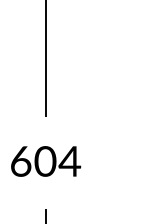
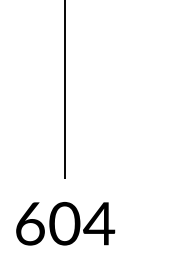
text: (46, 161) -> (66, 223), moved

